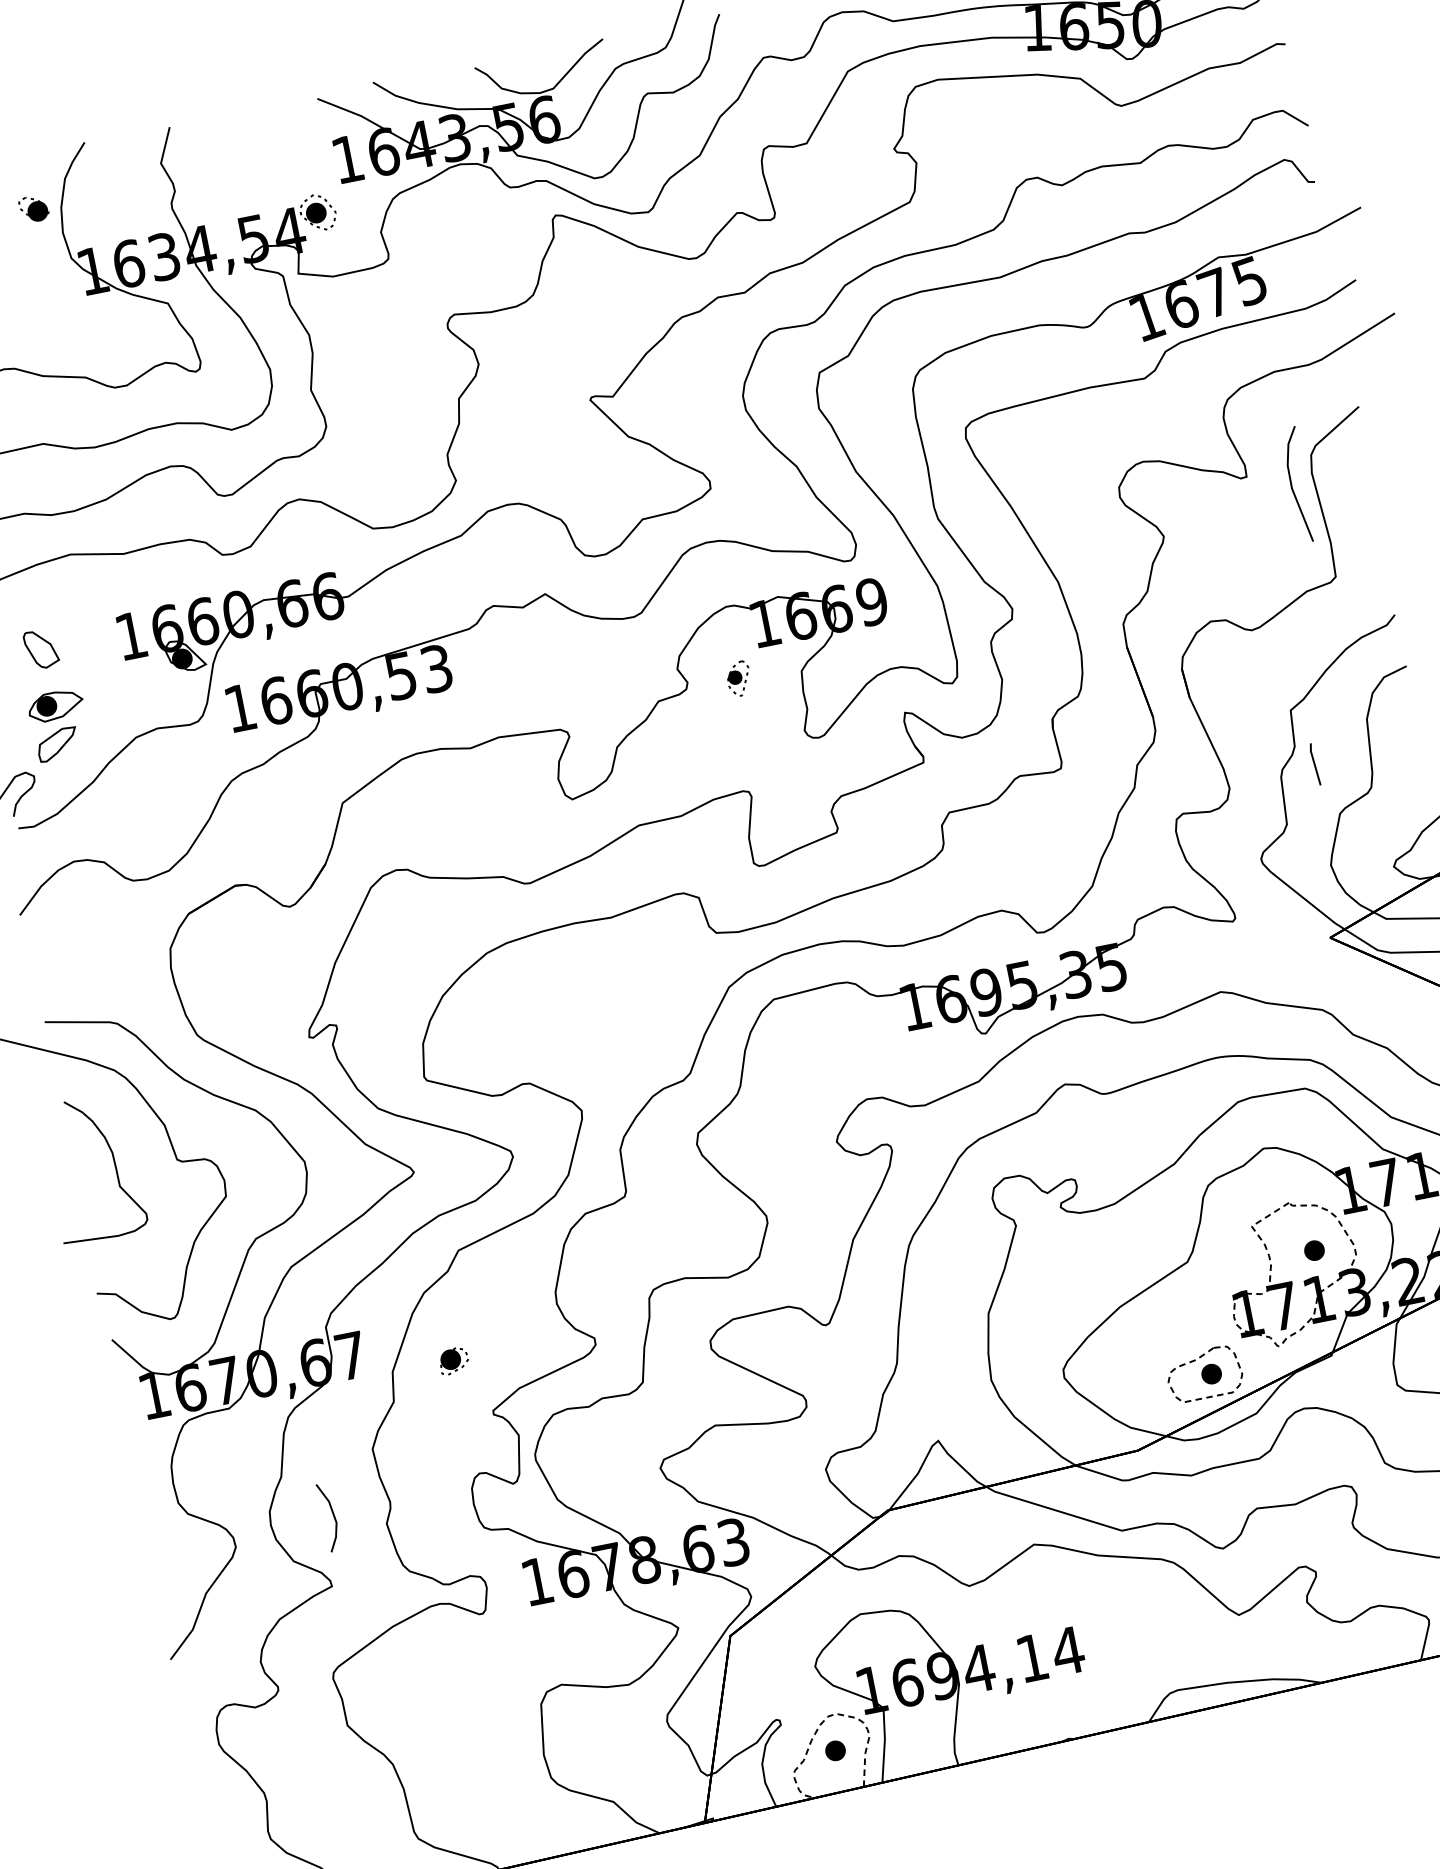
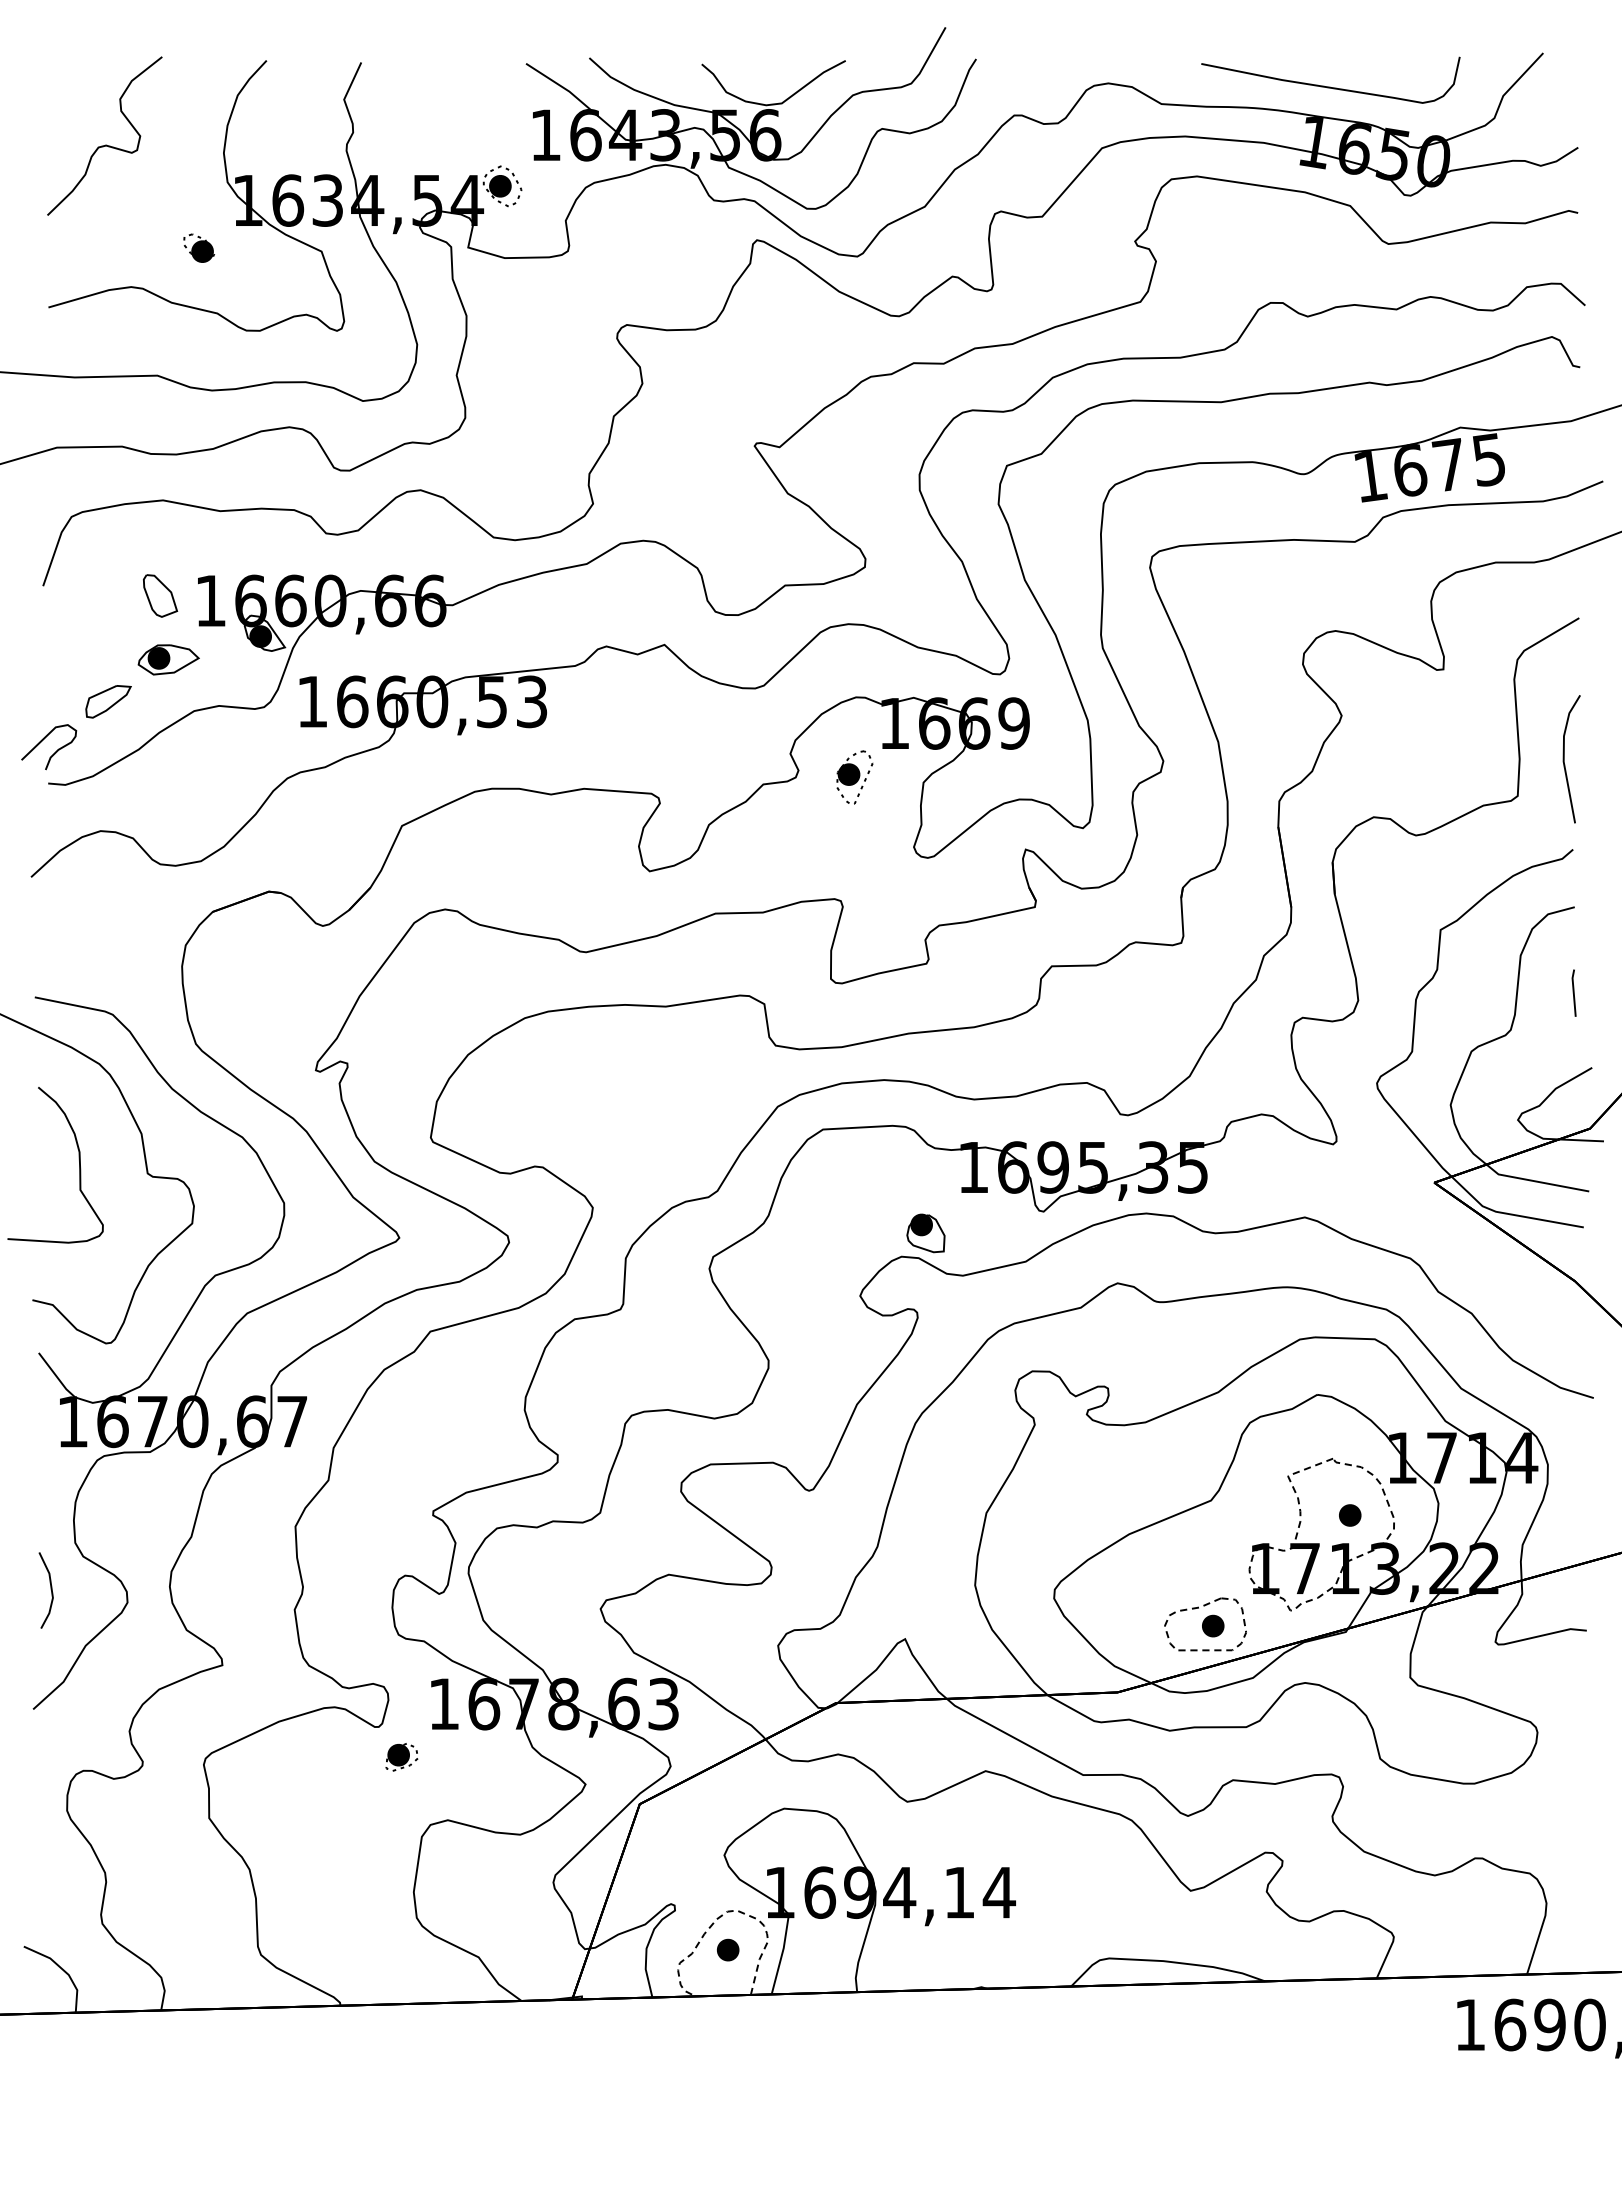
part: (34, 208) -> (199, 247), moved
line: (1292, 486) -> (1564, 759), moved
part: (41, 648) -> (160, 595), moved
part: (738, 678) -> (854, 777), size x1.43
part: (55, 705) -> (168, 659), moved
line: (1314, 763) -> (1573, 992), moved
part: (883, 1074) -> (925, 1233), added
part: (453, 1361) -> (401, 1757), moved
line: (332, 1515) -> (50, 1589), moved

